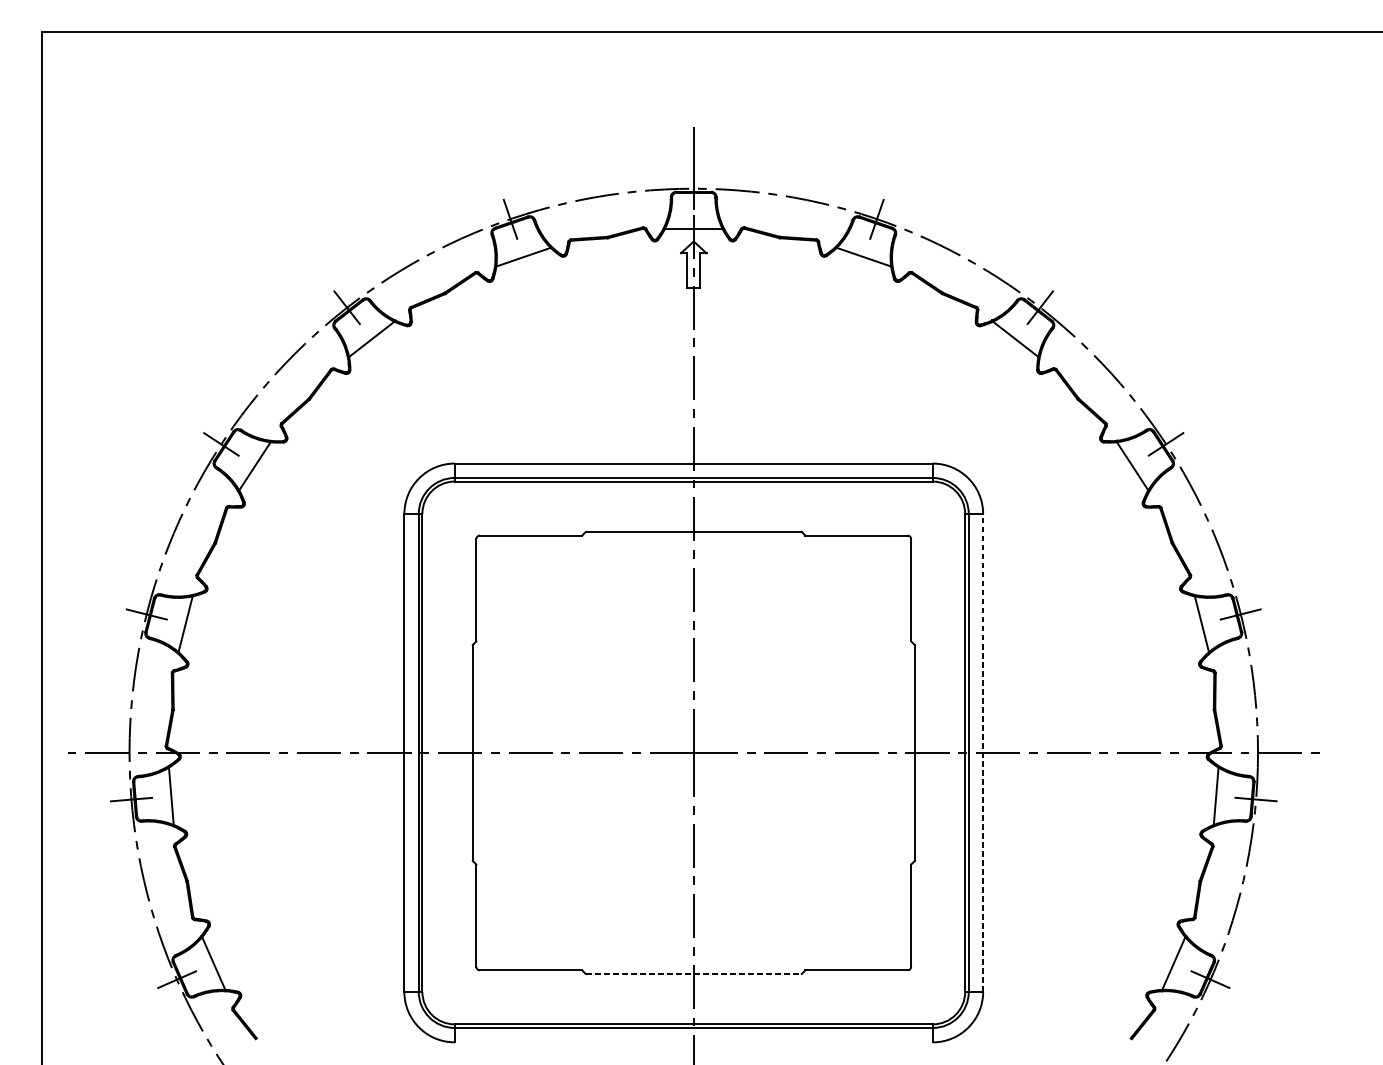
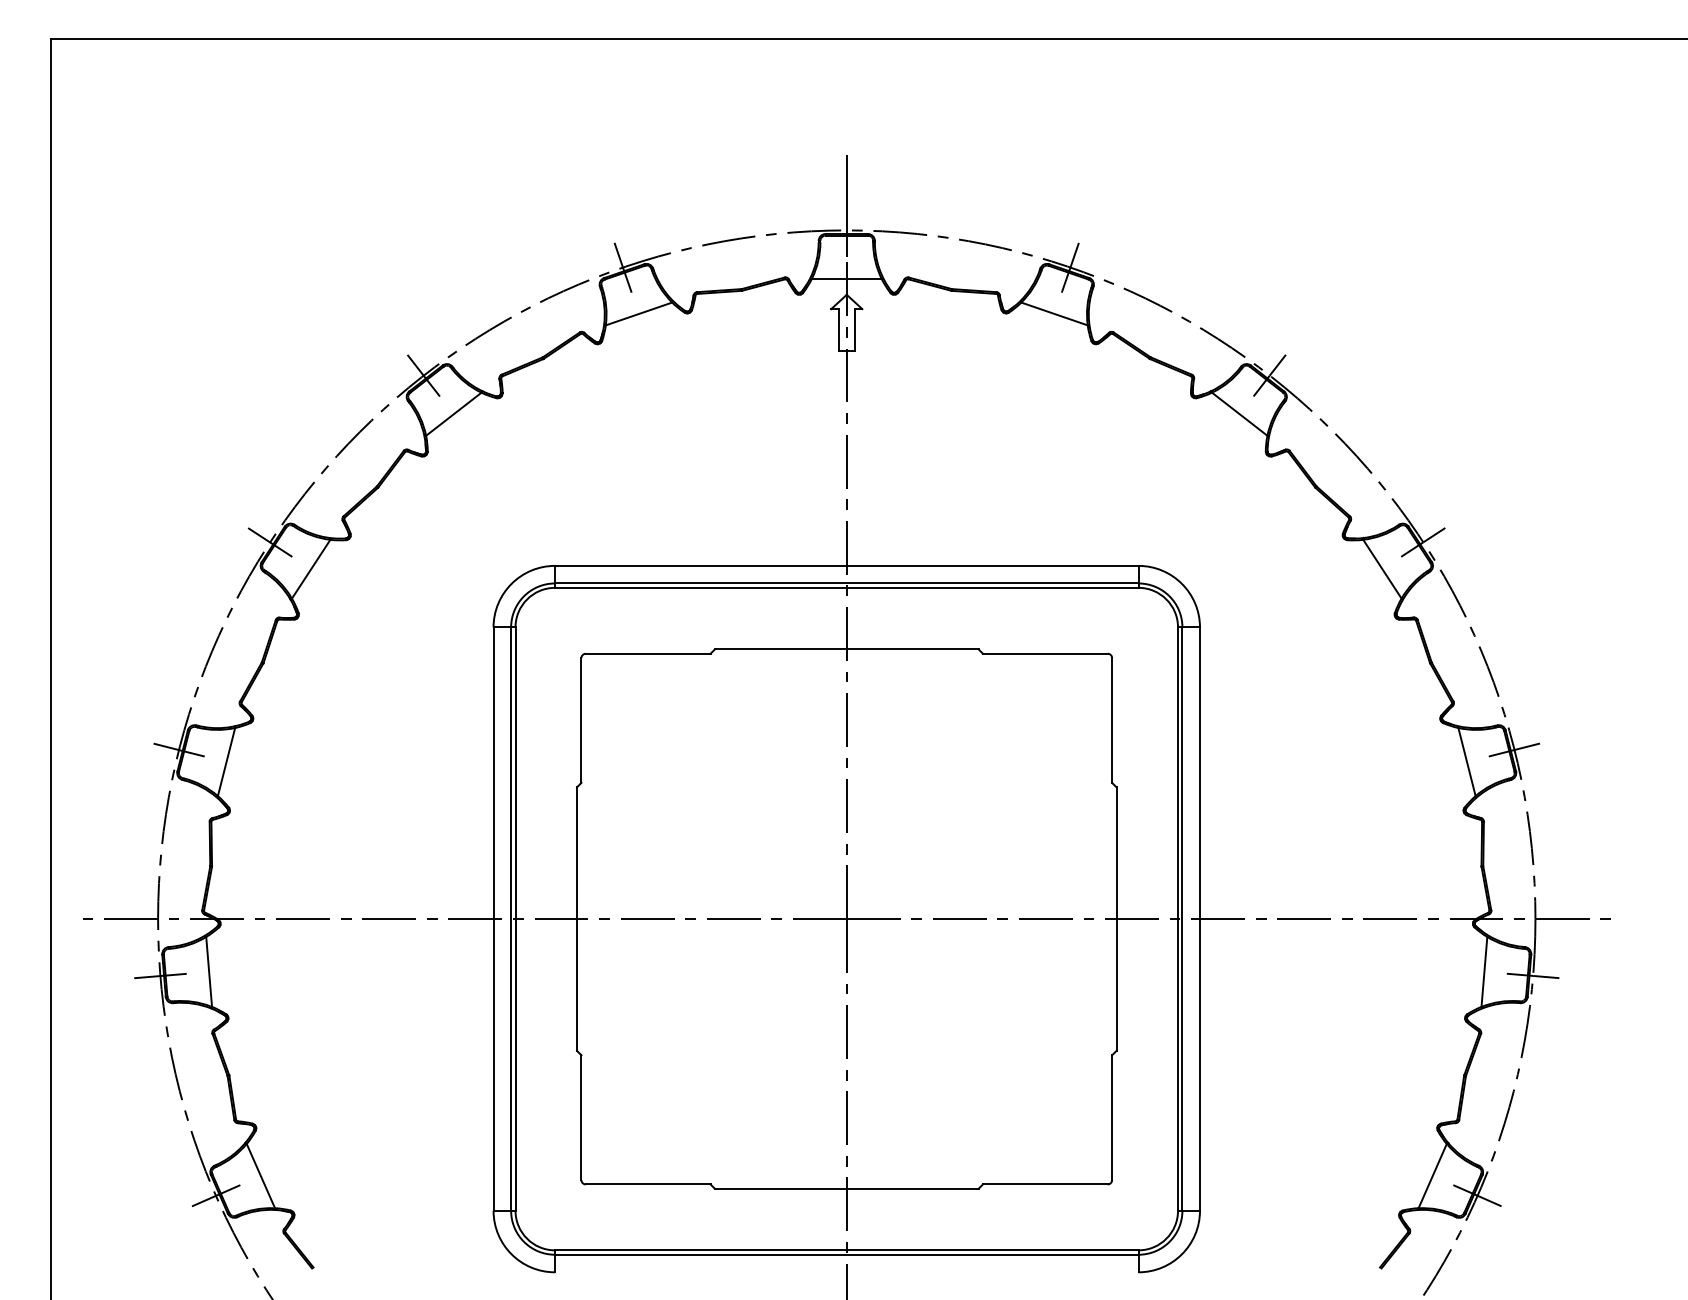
line: (983, 753) -> (1200, 919), dashed -> solid
line: (693, 973) -> (846, 1188), dashed -> solid

